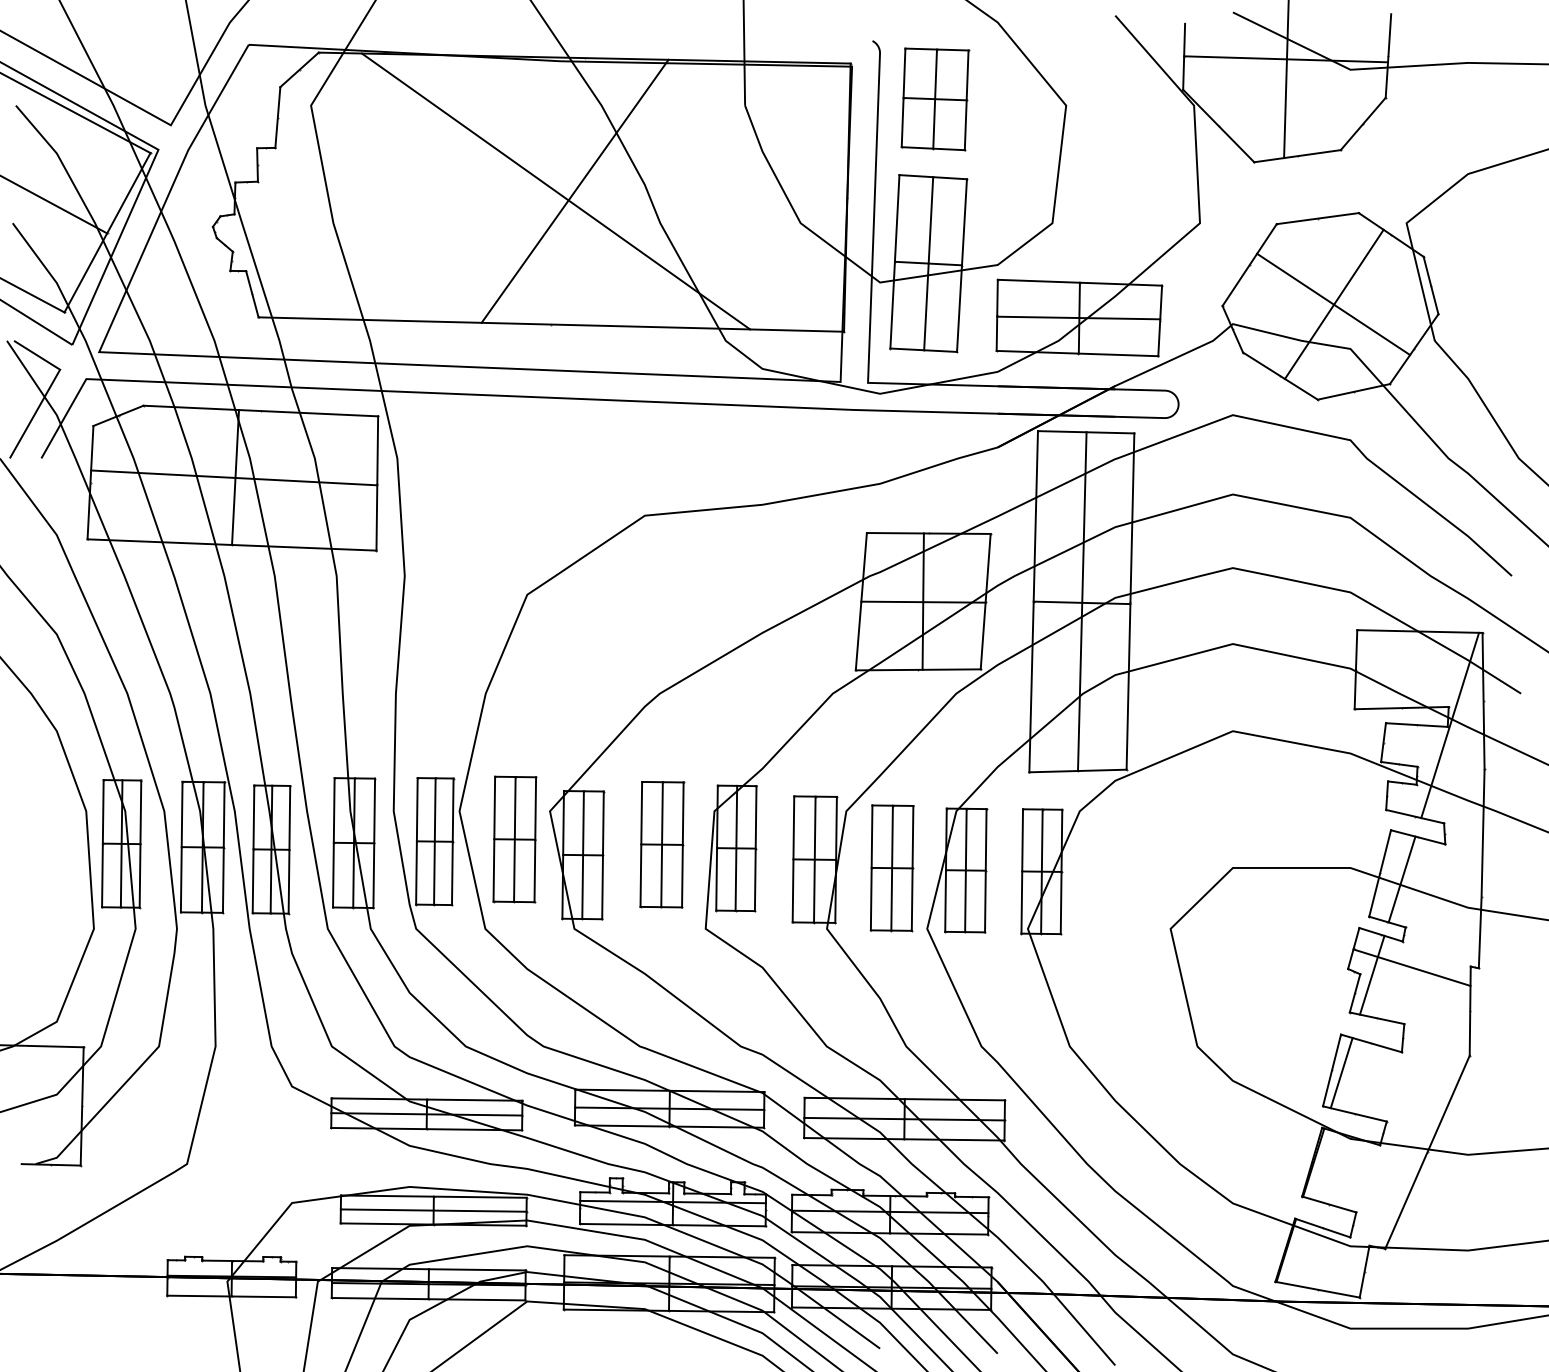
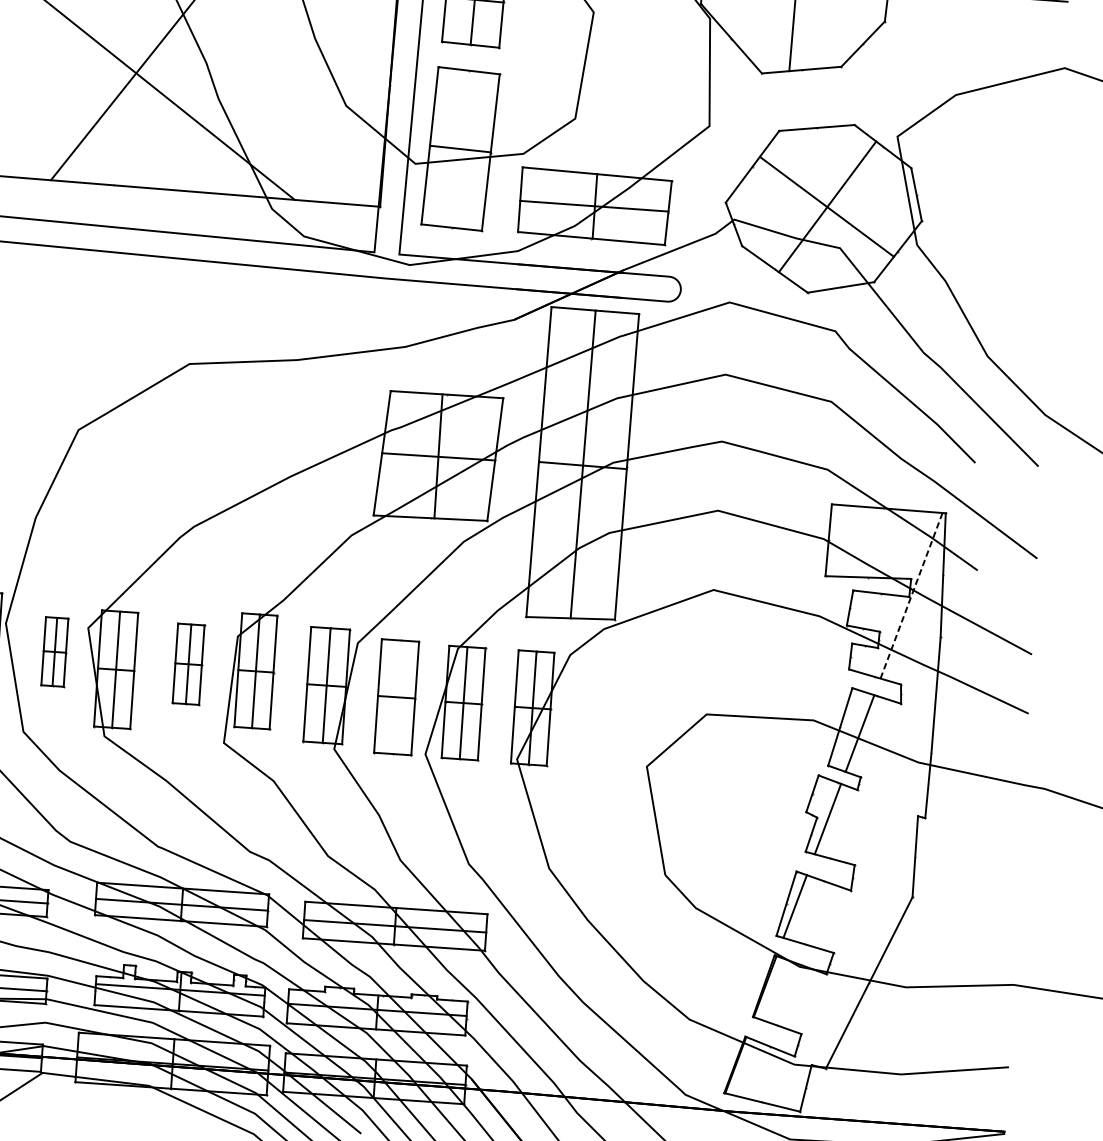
line: (928, 263) -> (460, 148), removed
line: (1450, 725) -> (911, 595), solid -> dashed
part: (514, 839) -> (54, 651), size x0.6
part: (662, 844) -> (188, 664), size x0.7
line: (891, 867) -> (396, 696), removed
line: (1411, 967) -> (864, 814), removed

